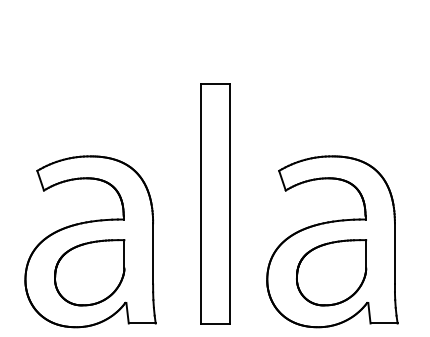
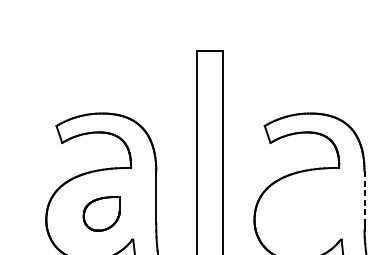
line: (394, 253) -> (364, 197), solid -> dashed
part: (89, 272) -> (101, 213), size x0.6
part: (331, 272) -> (309, 213), removed

